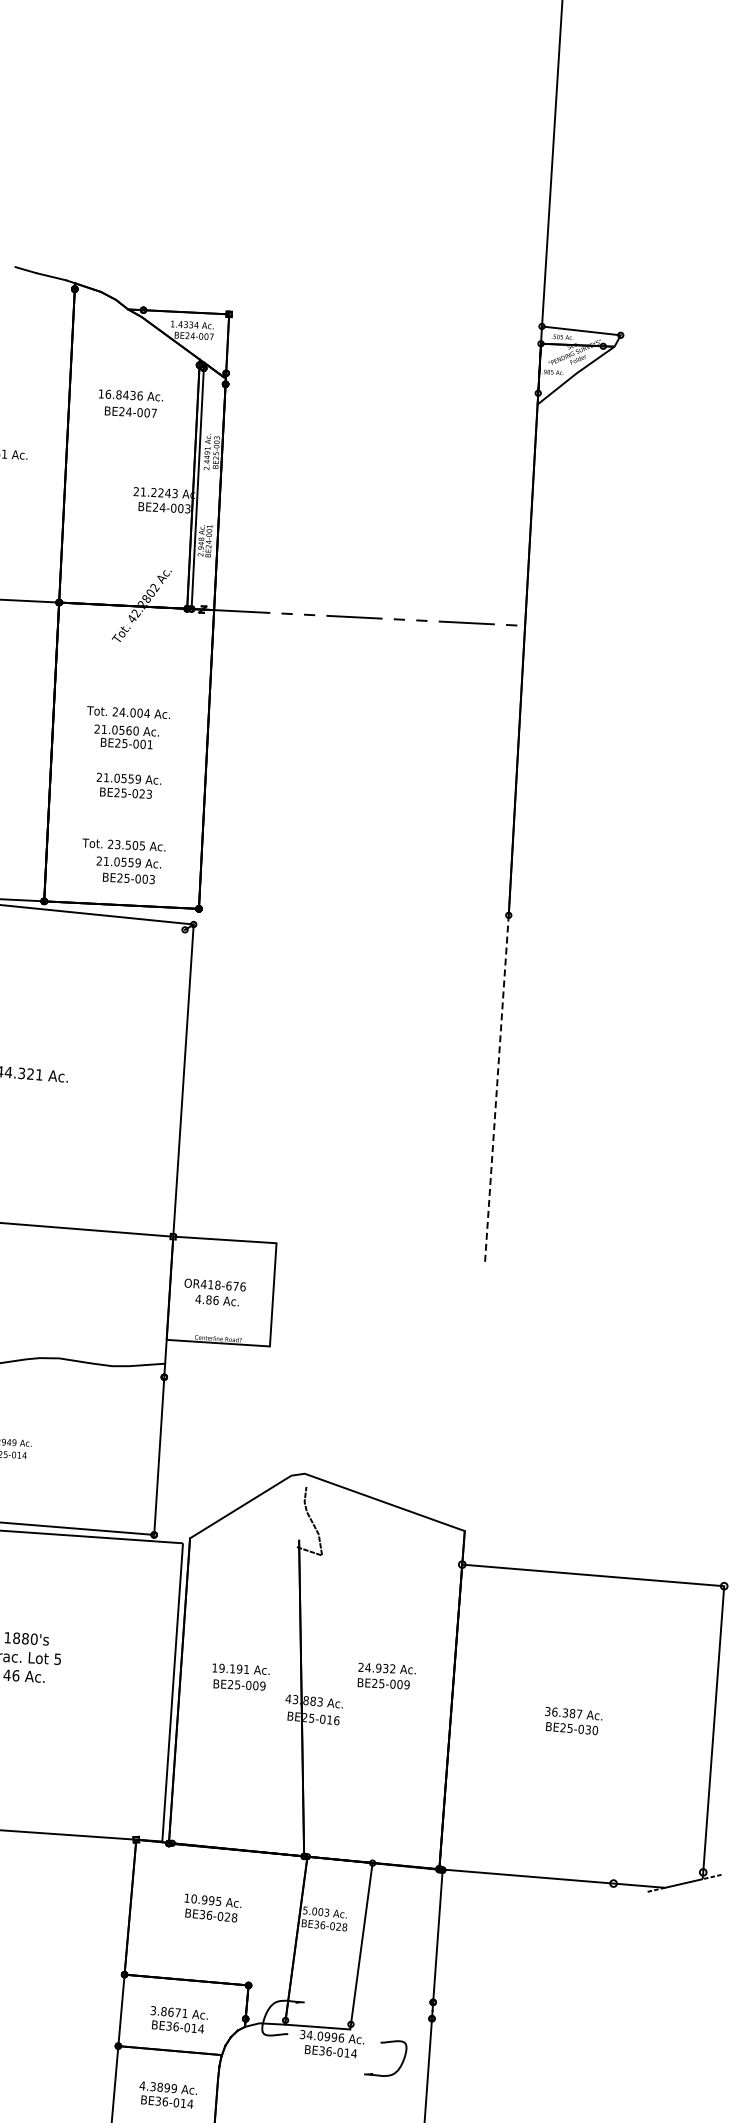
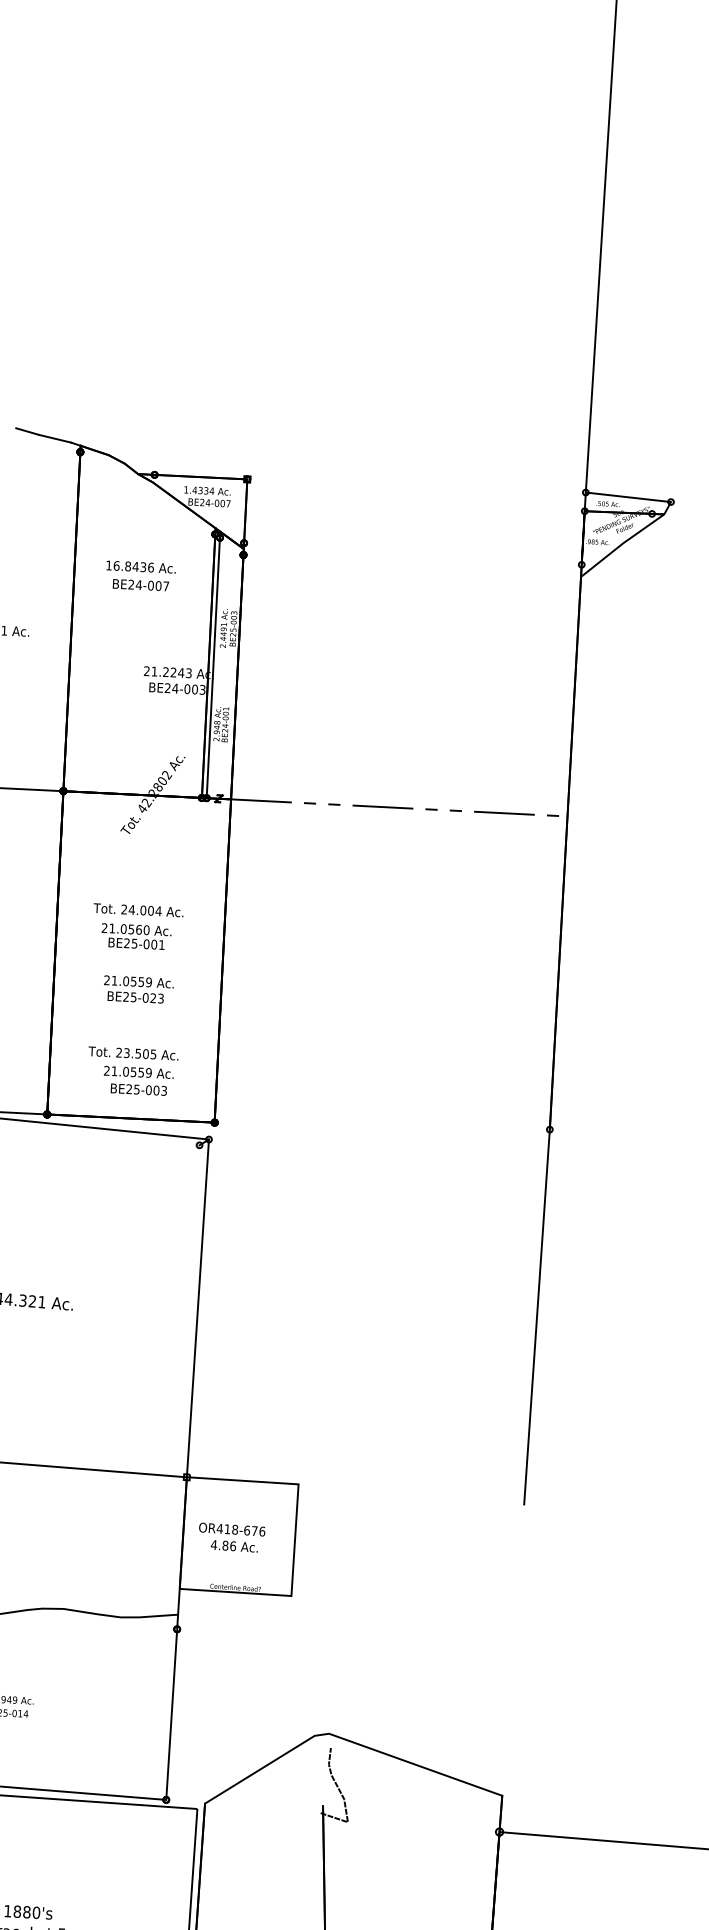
line: (496, 1088) -> (536, 1316), dashed -> solid

